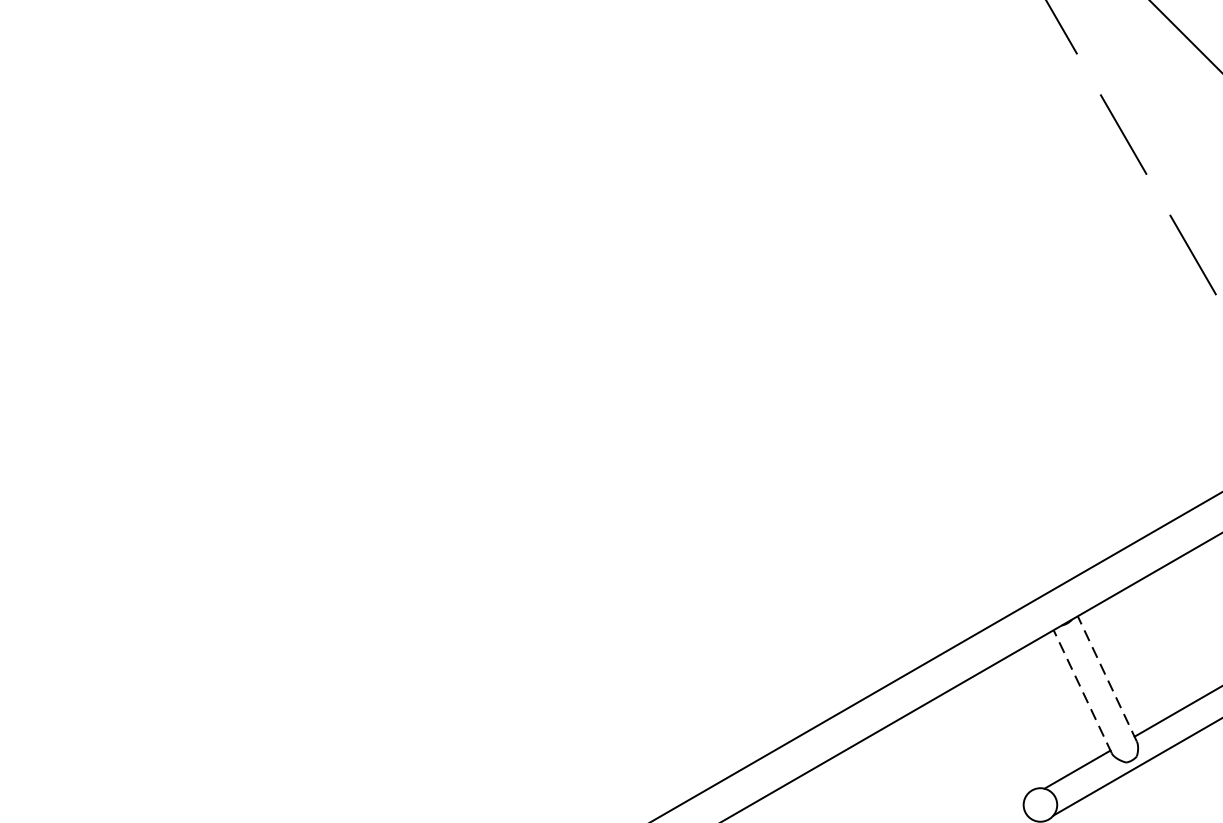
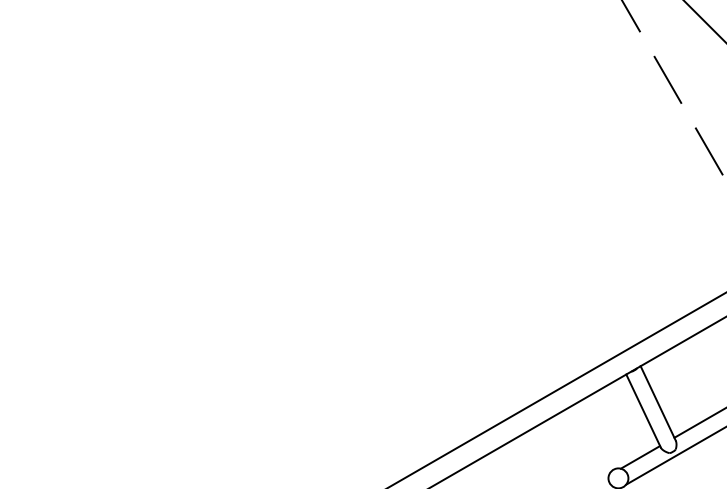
line: (1107, 677) -> (658, 402), dashed -> solid
line: (1082, 690) -> (643, 410), dashed -> solid

